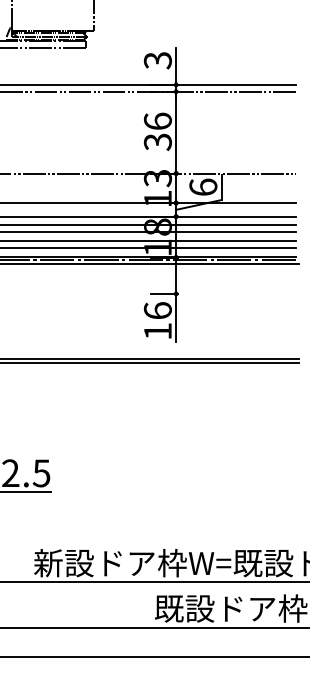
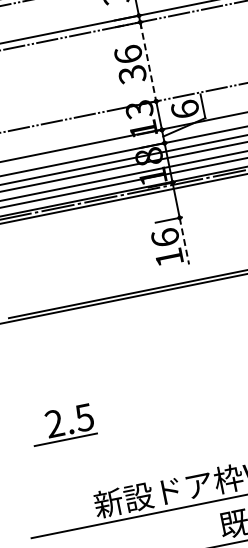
line: (176, 132) -> (148, 61), solid -> dashed
line: (176, 318) -> (184, 241), solid -> dashed

